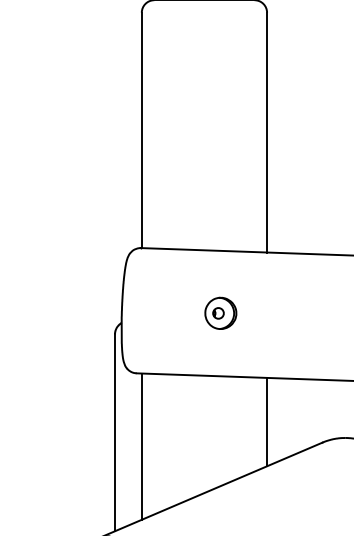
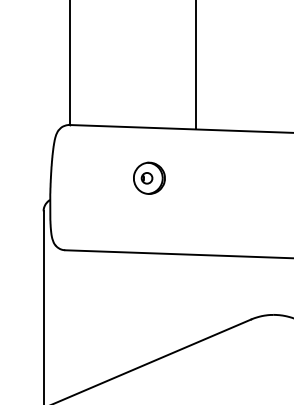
part: (220, 312) -> (149, 177), moved
line: (267, 421) -> (196, 298), removed
line: (141, 446) -> (70, 323), removed

